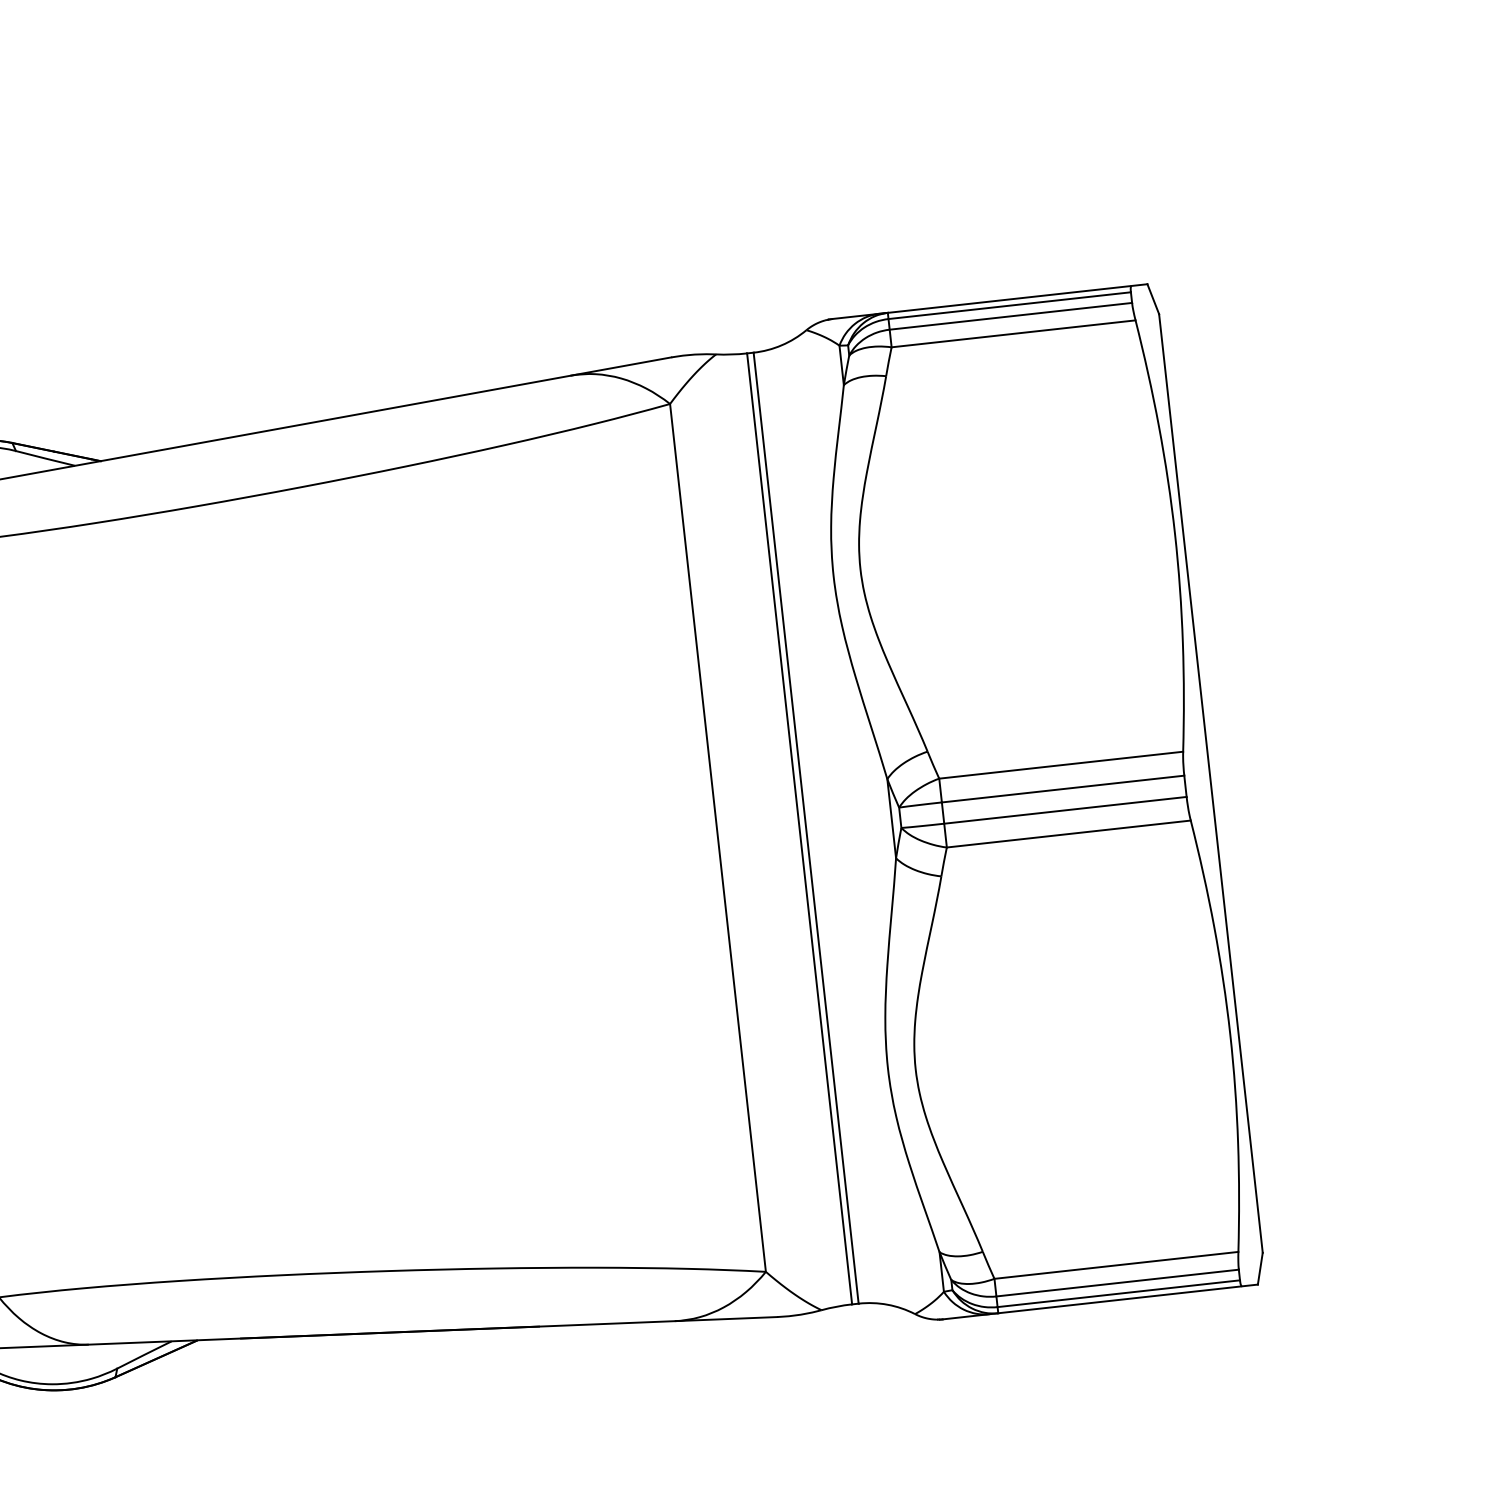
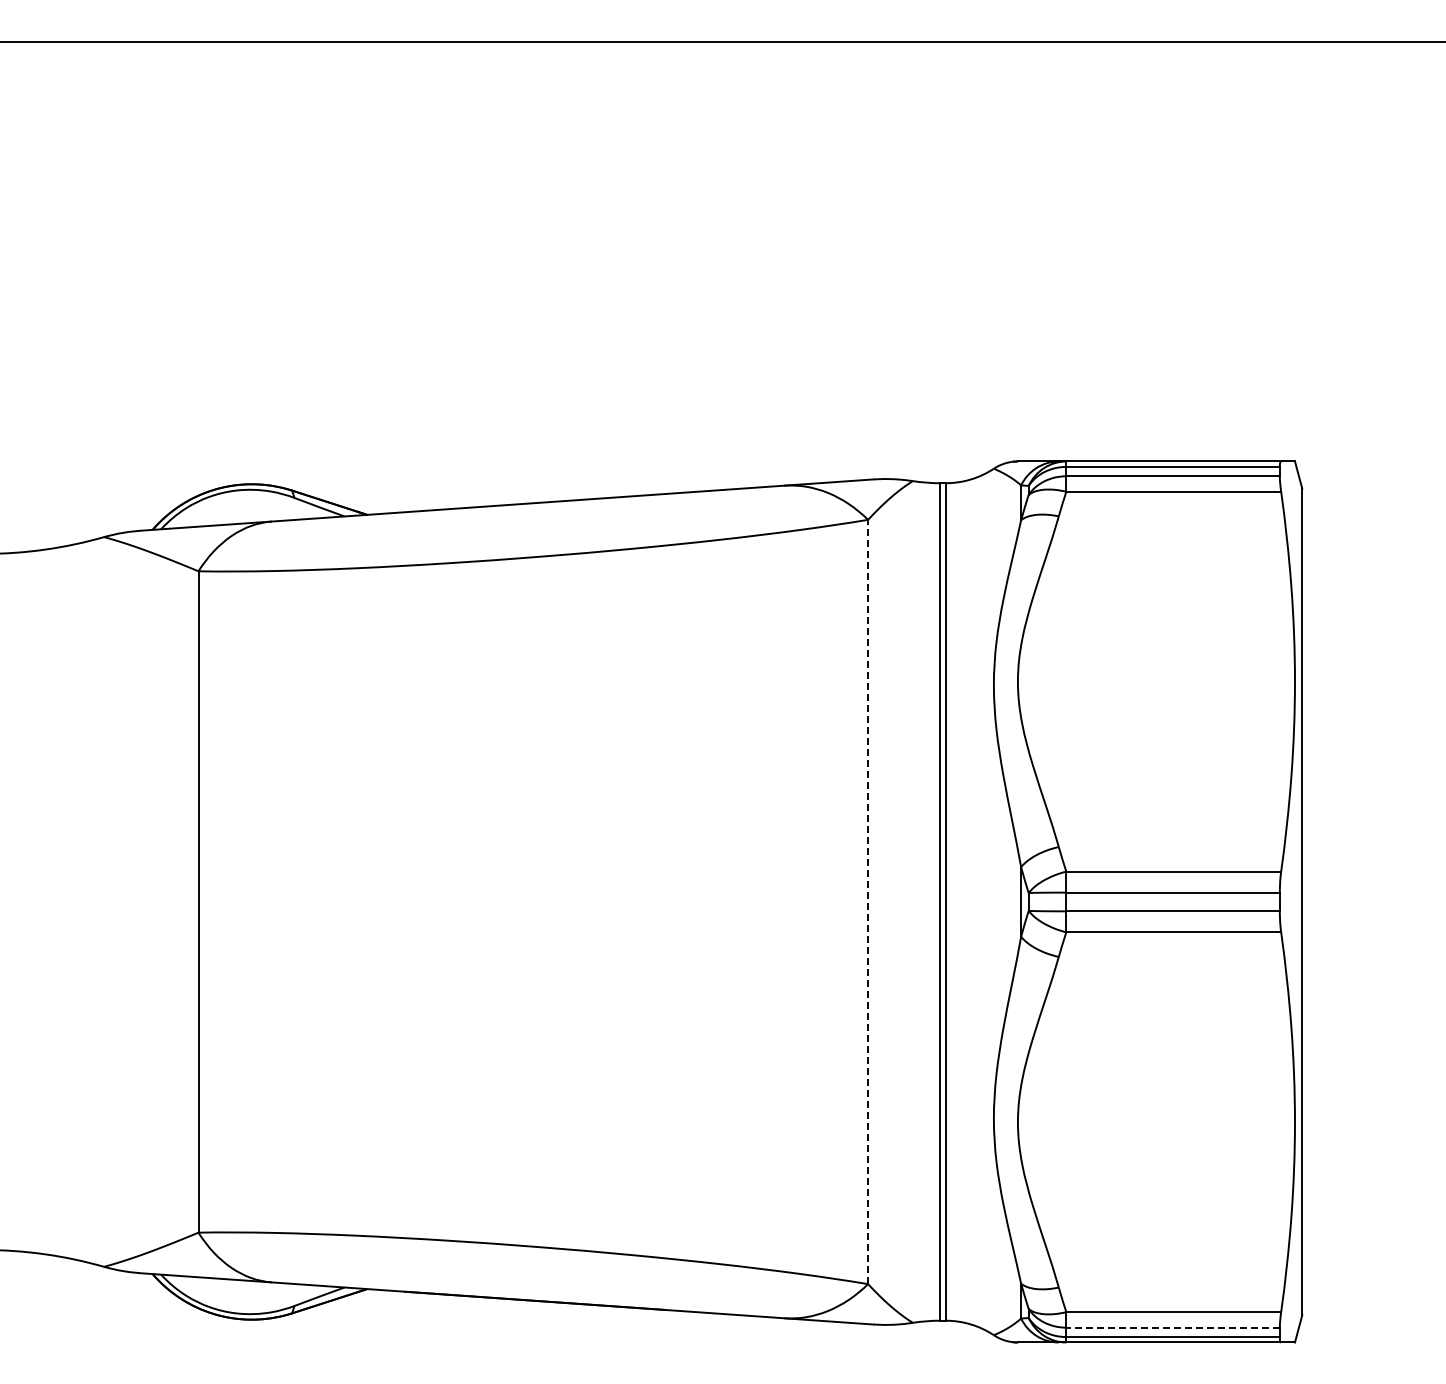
line: (718, 837) -> (868, 901), solid -> dashed
line: (1118, 1282) -> (1173, 1327), solid -> dashed

